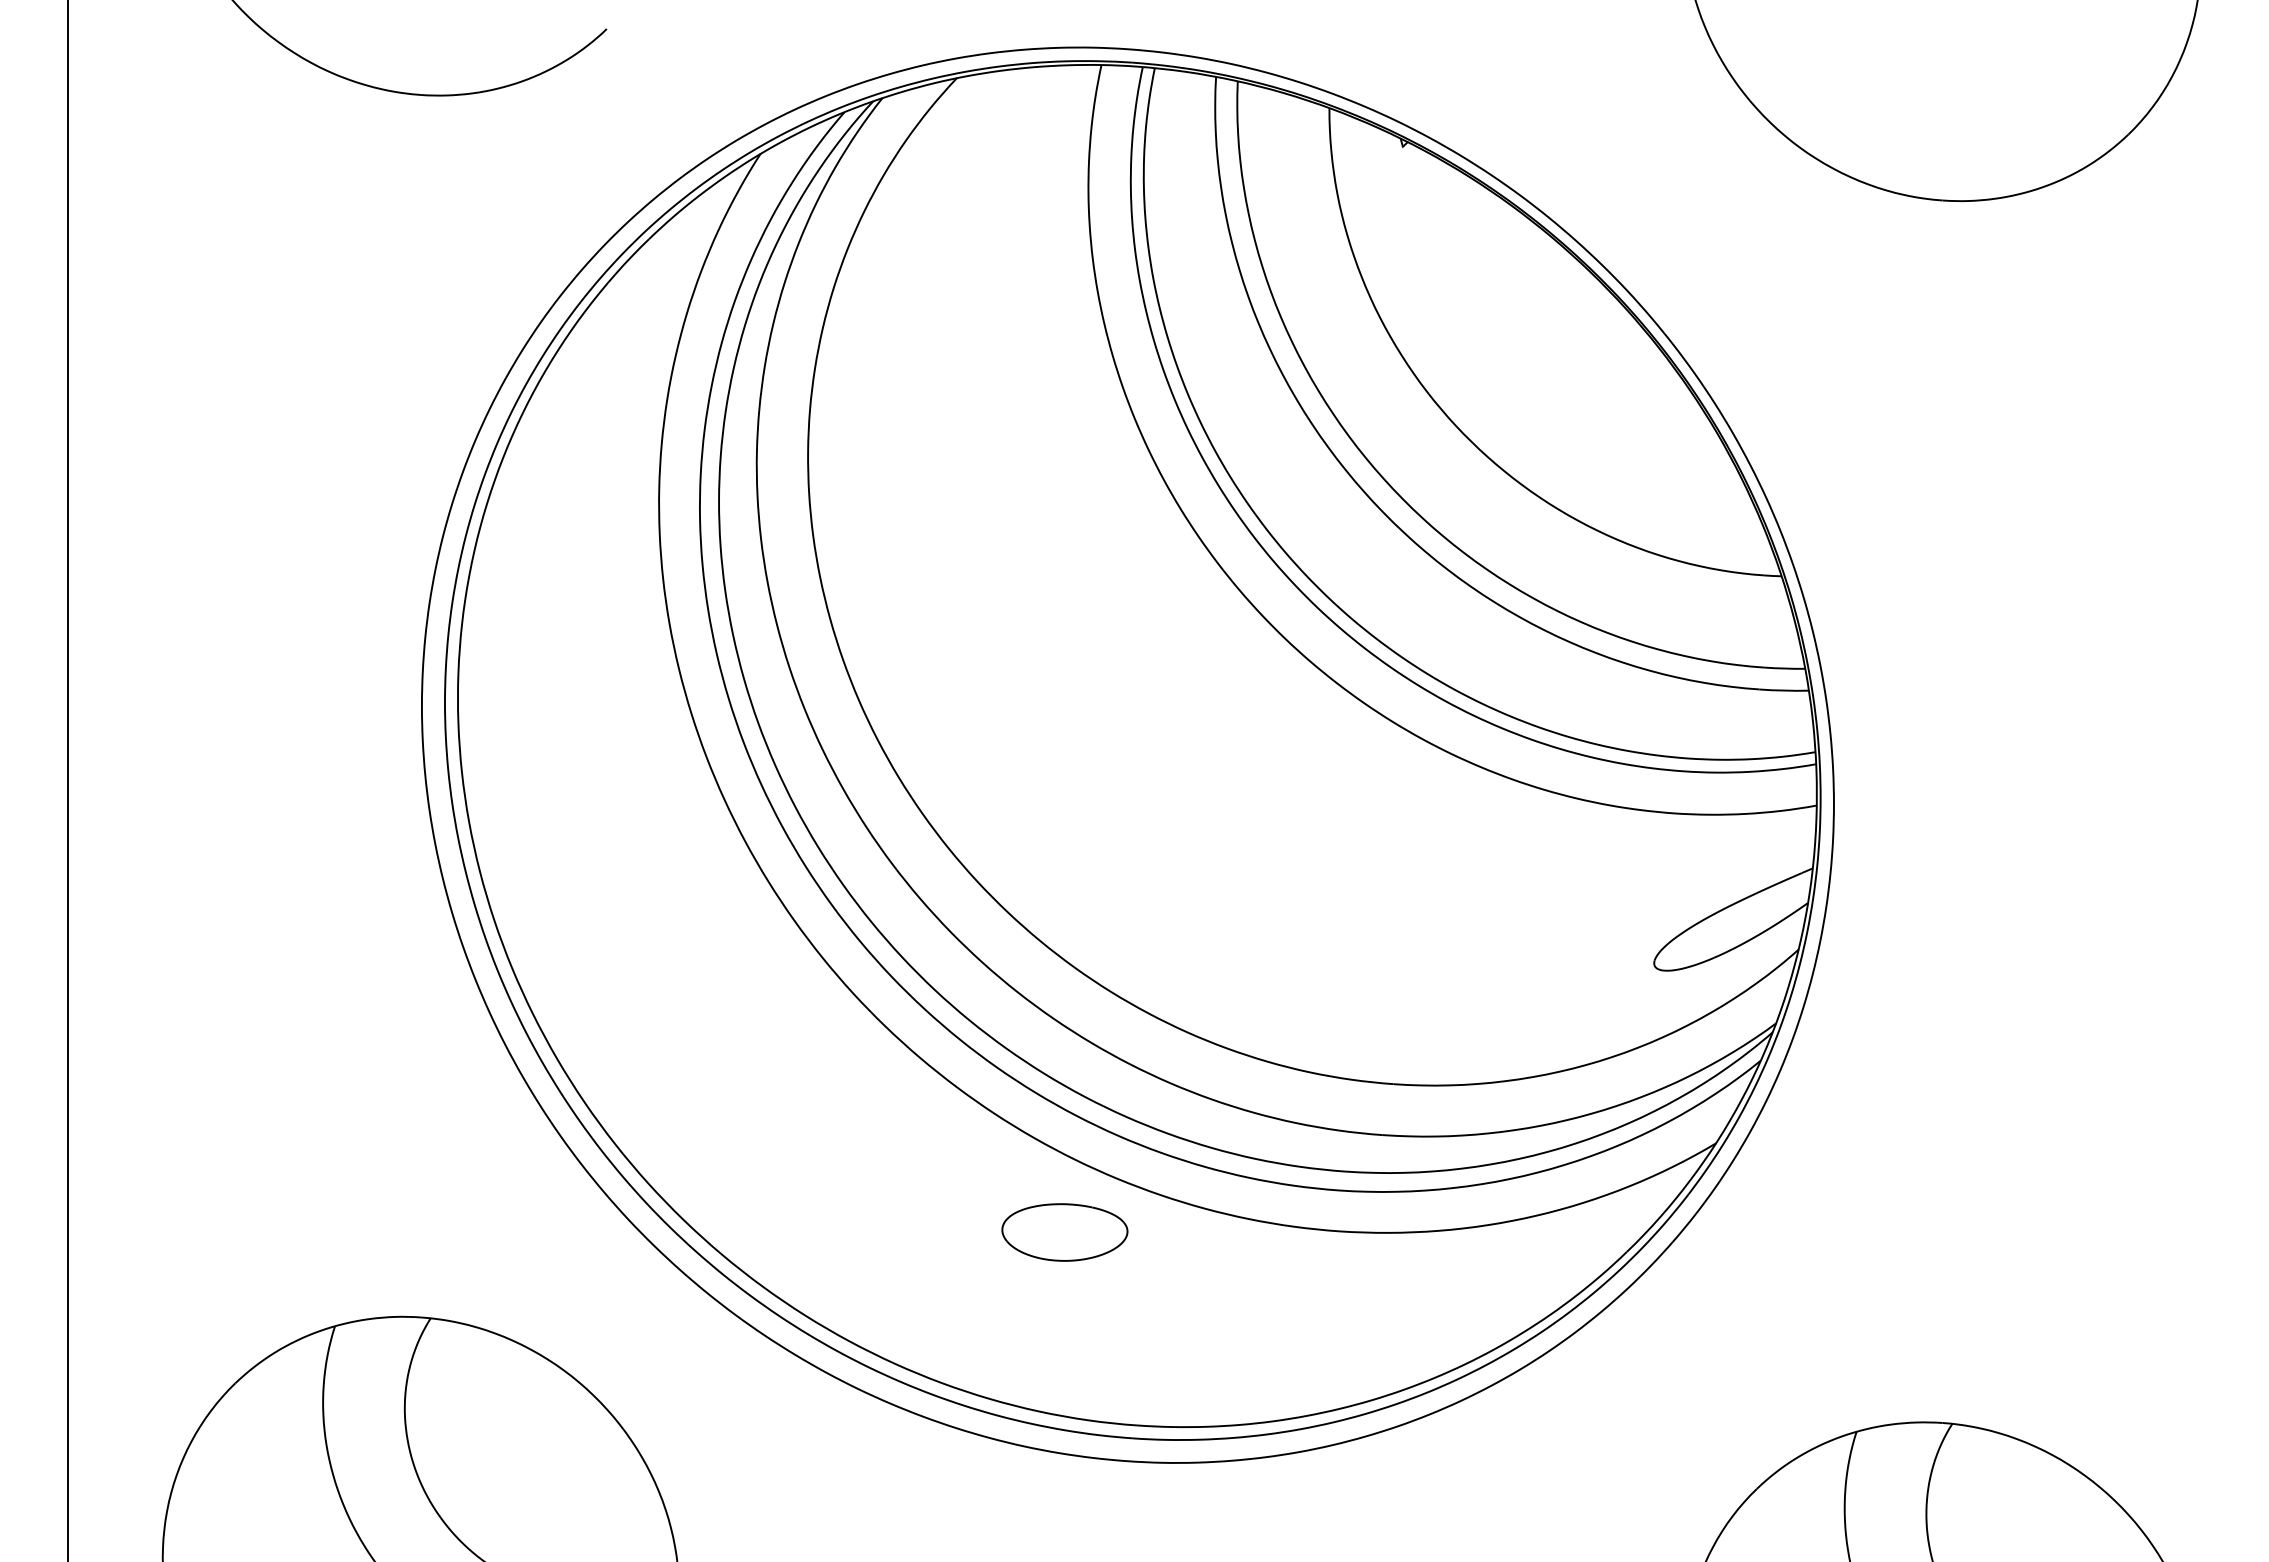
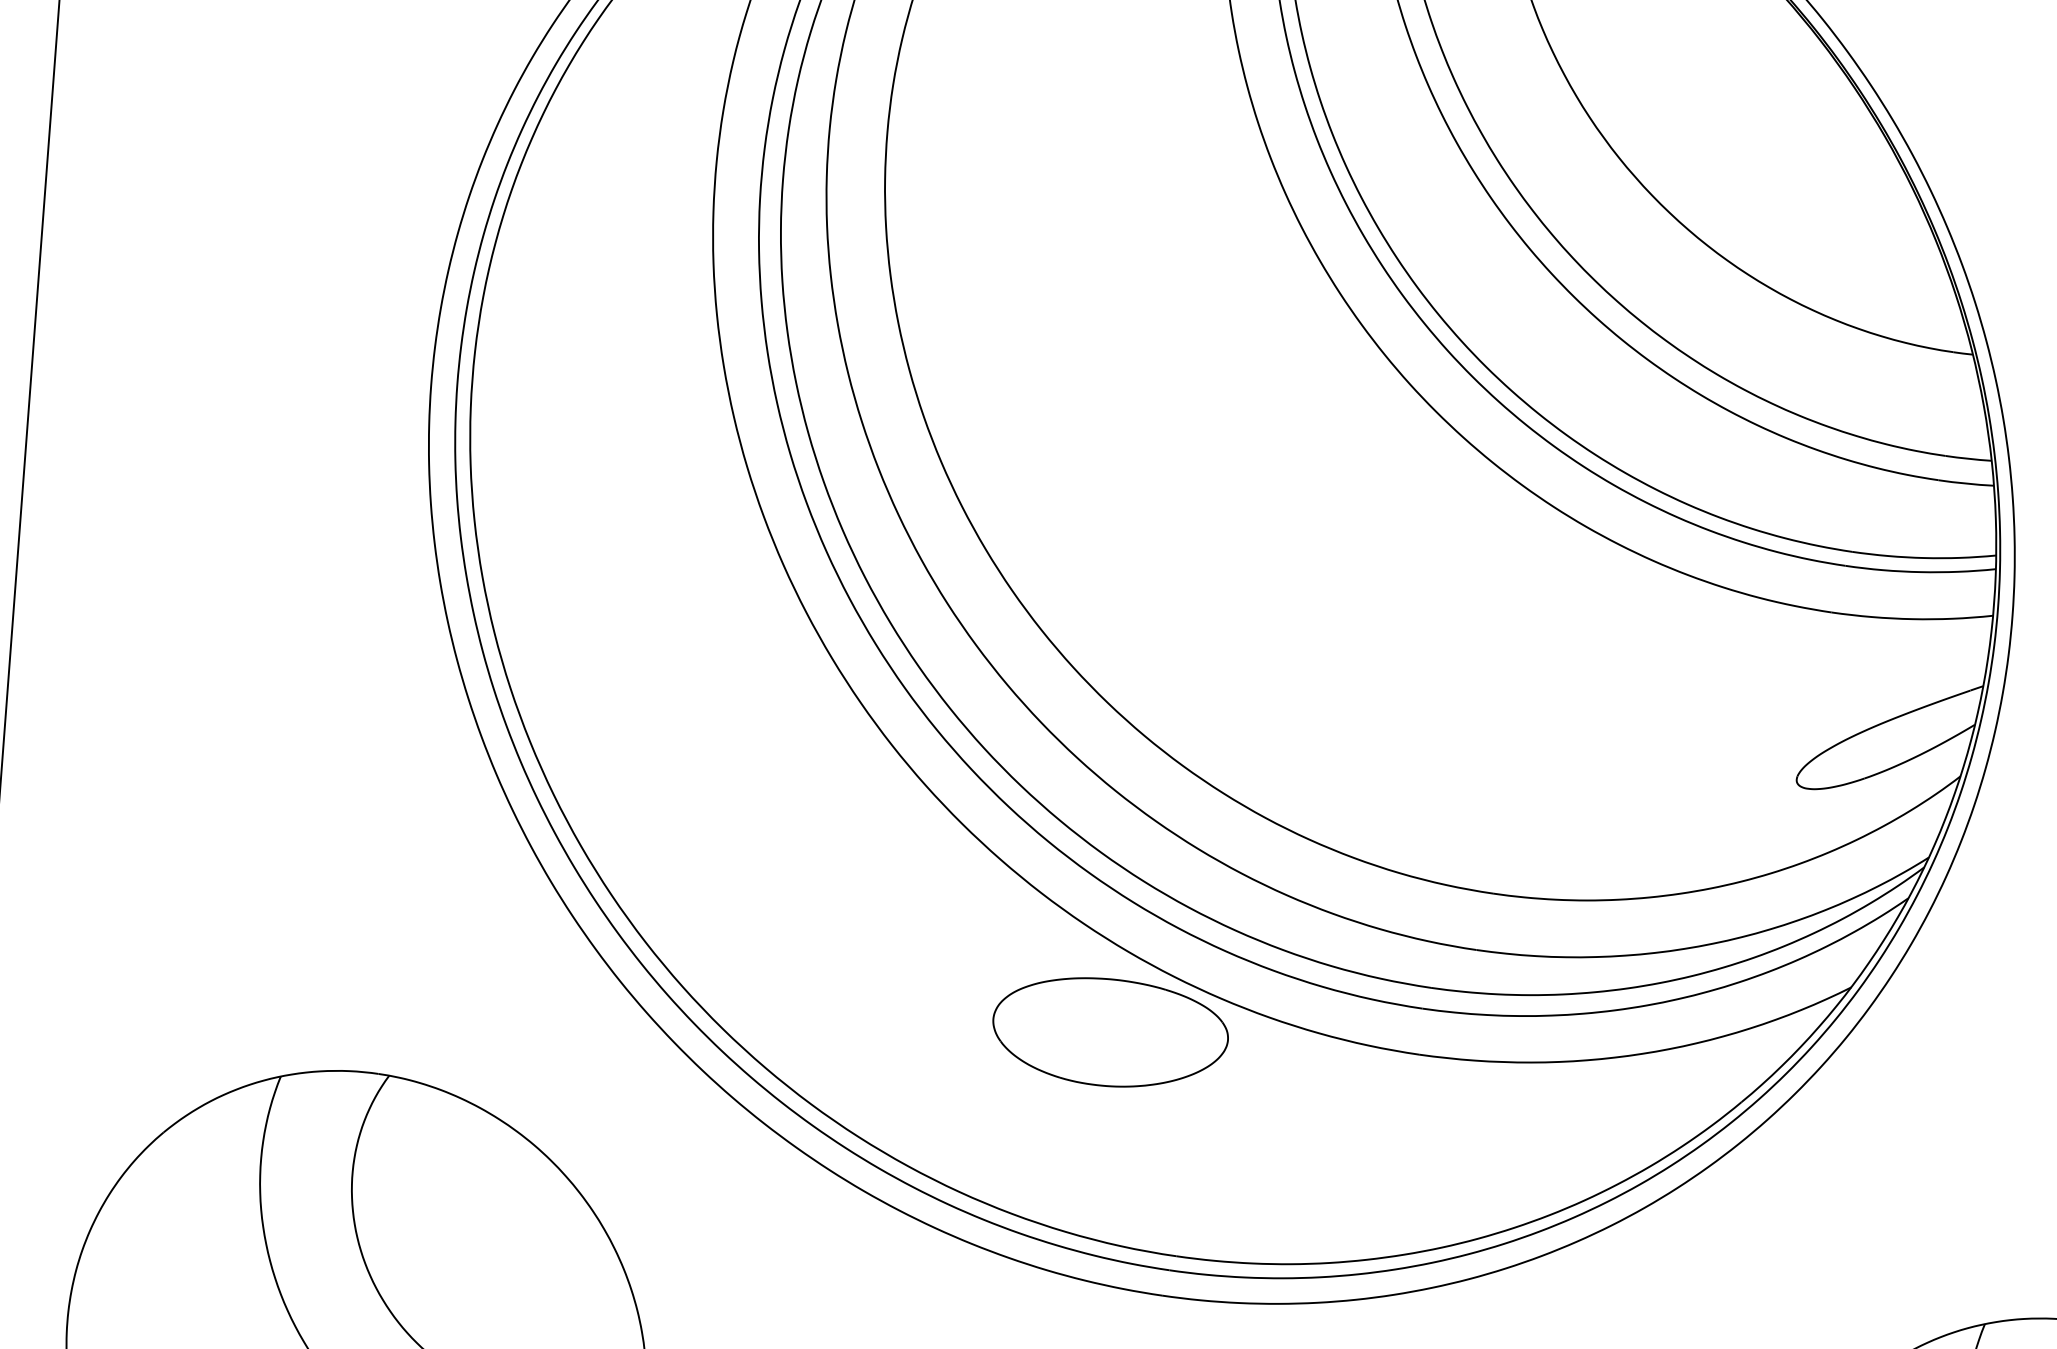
part: (1064, 1232) -> (1110, 1032), size x1.67

